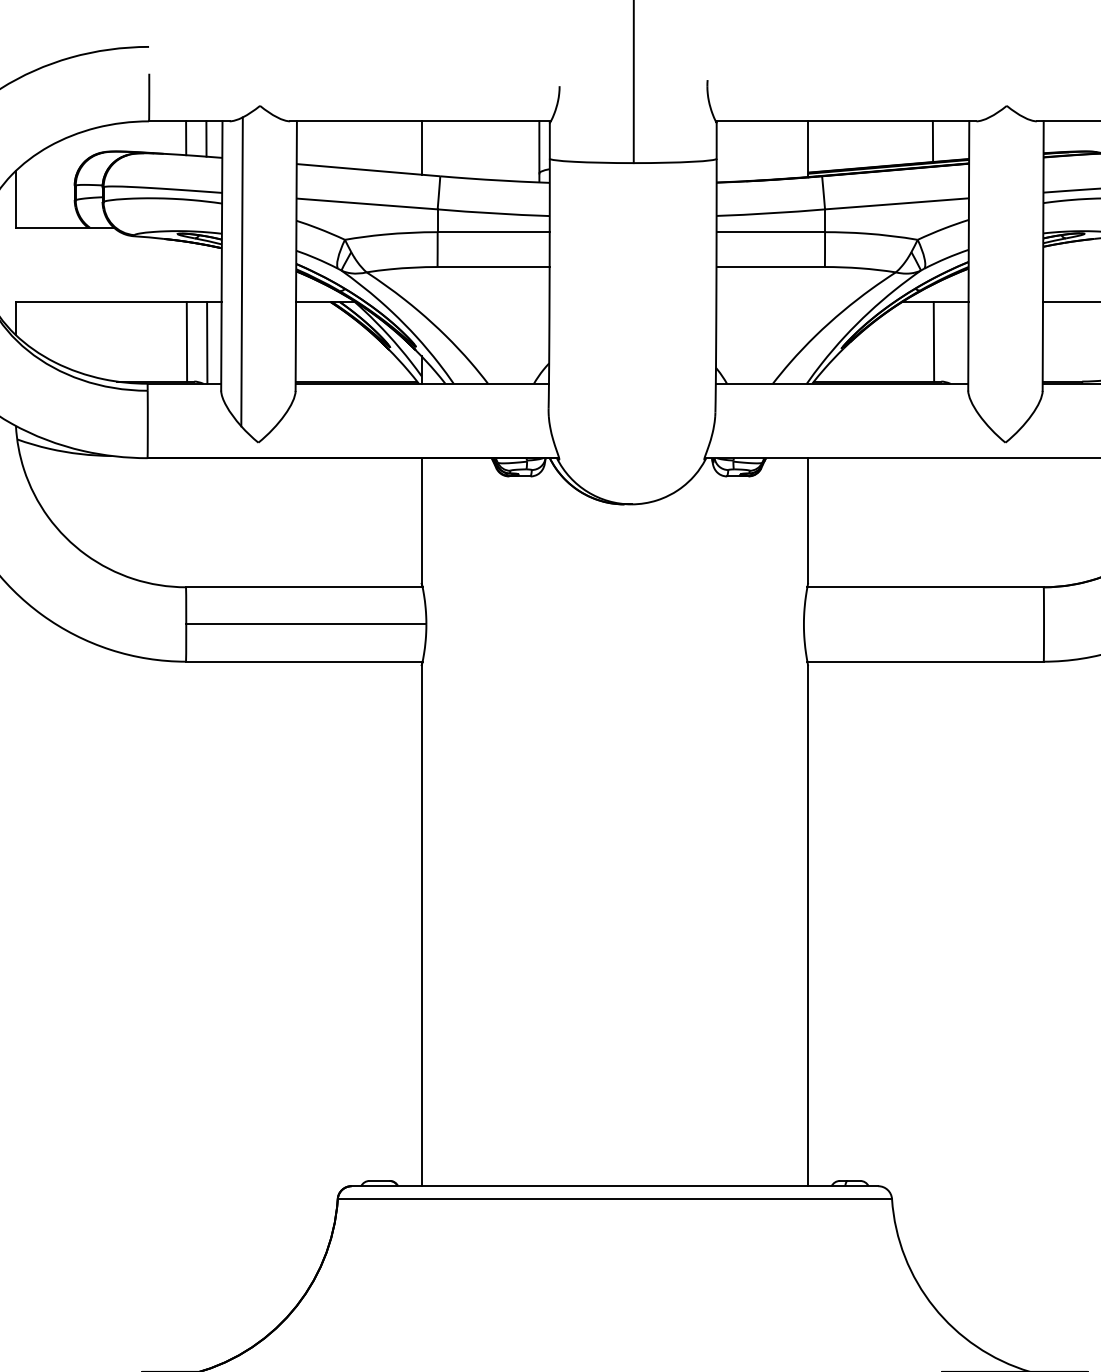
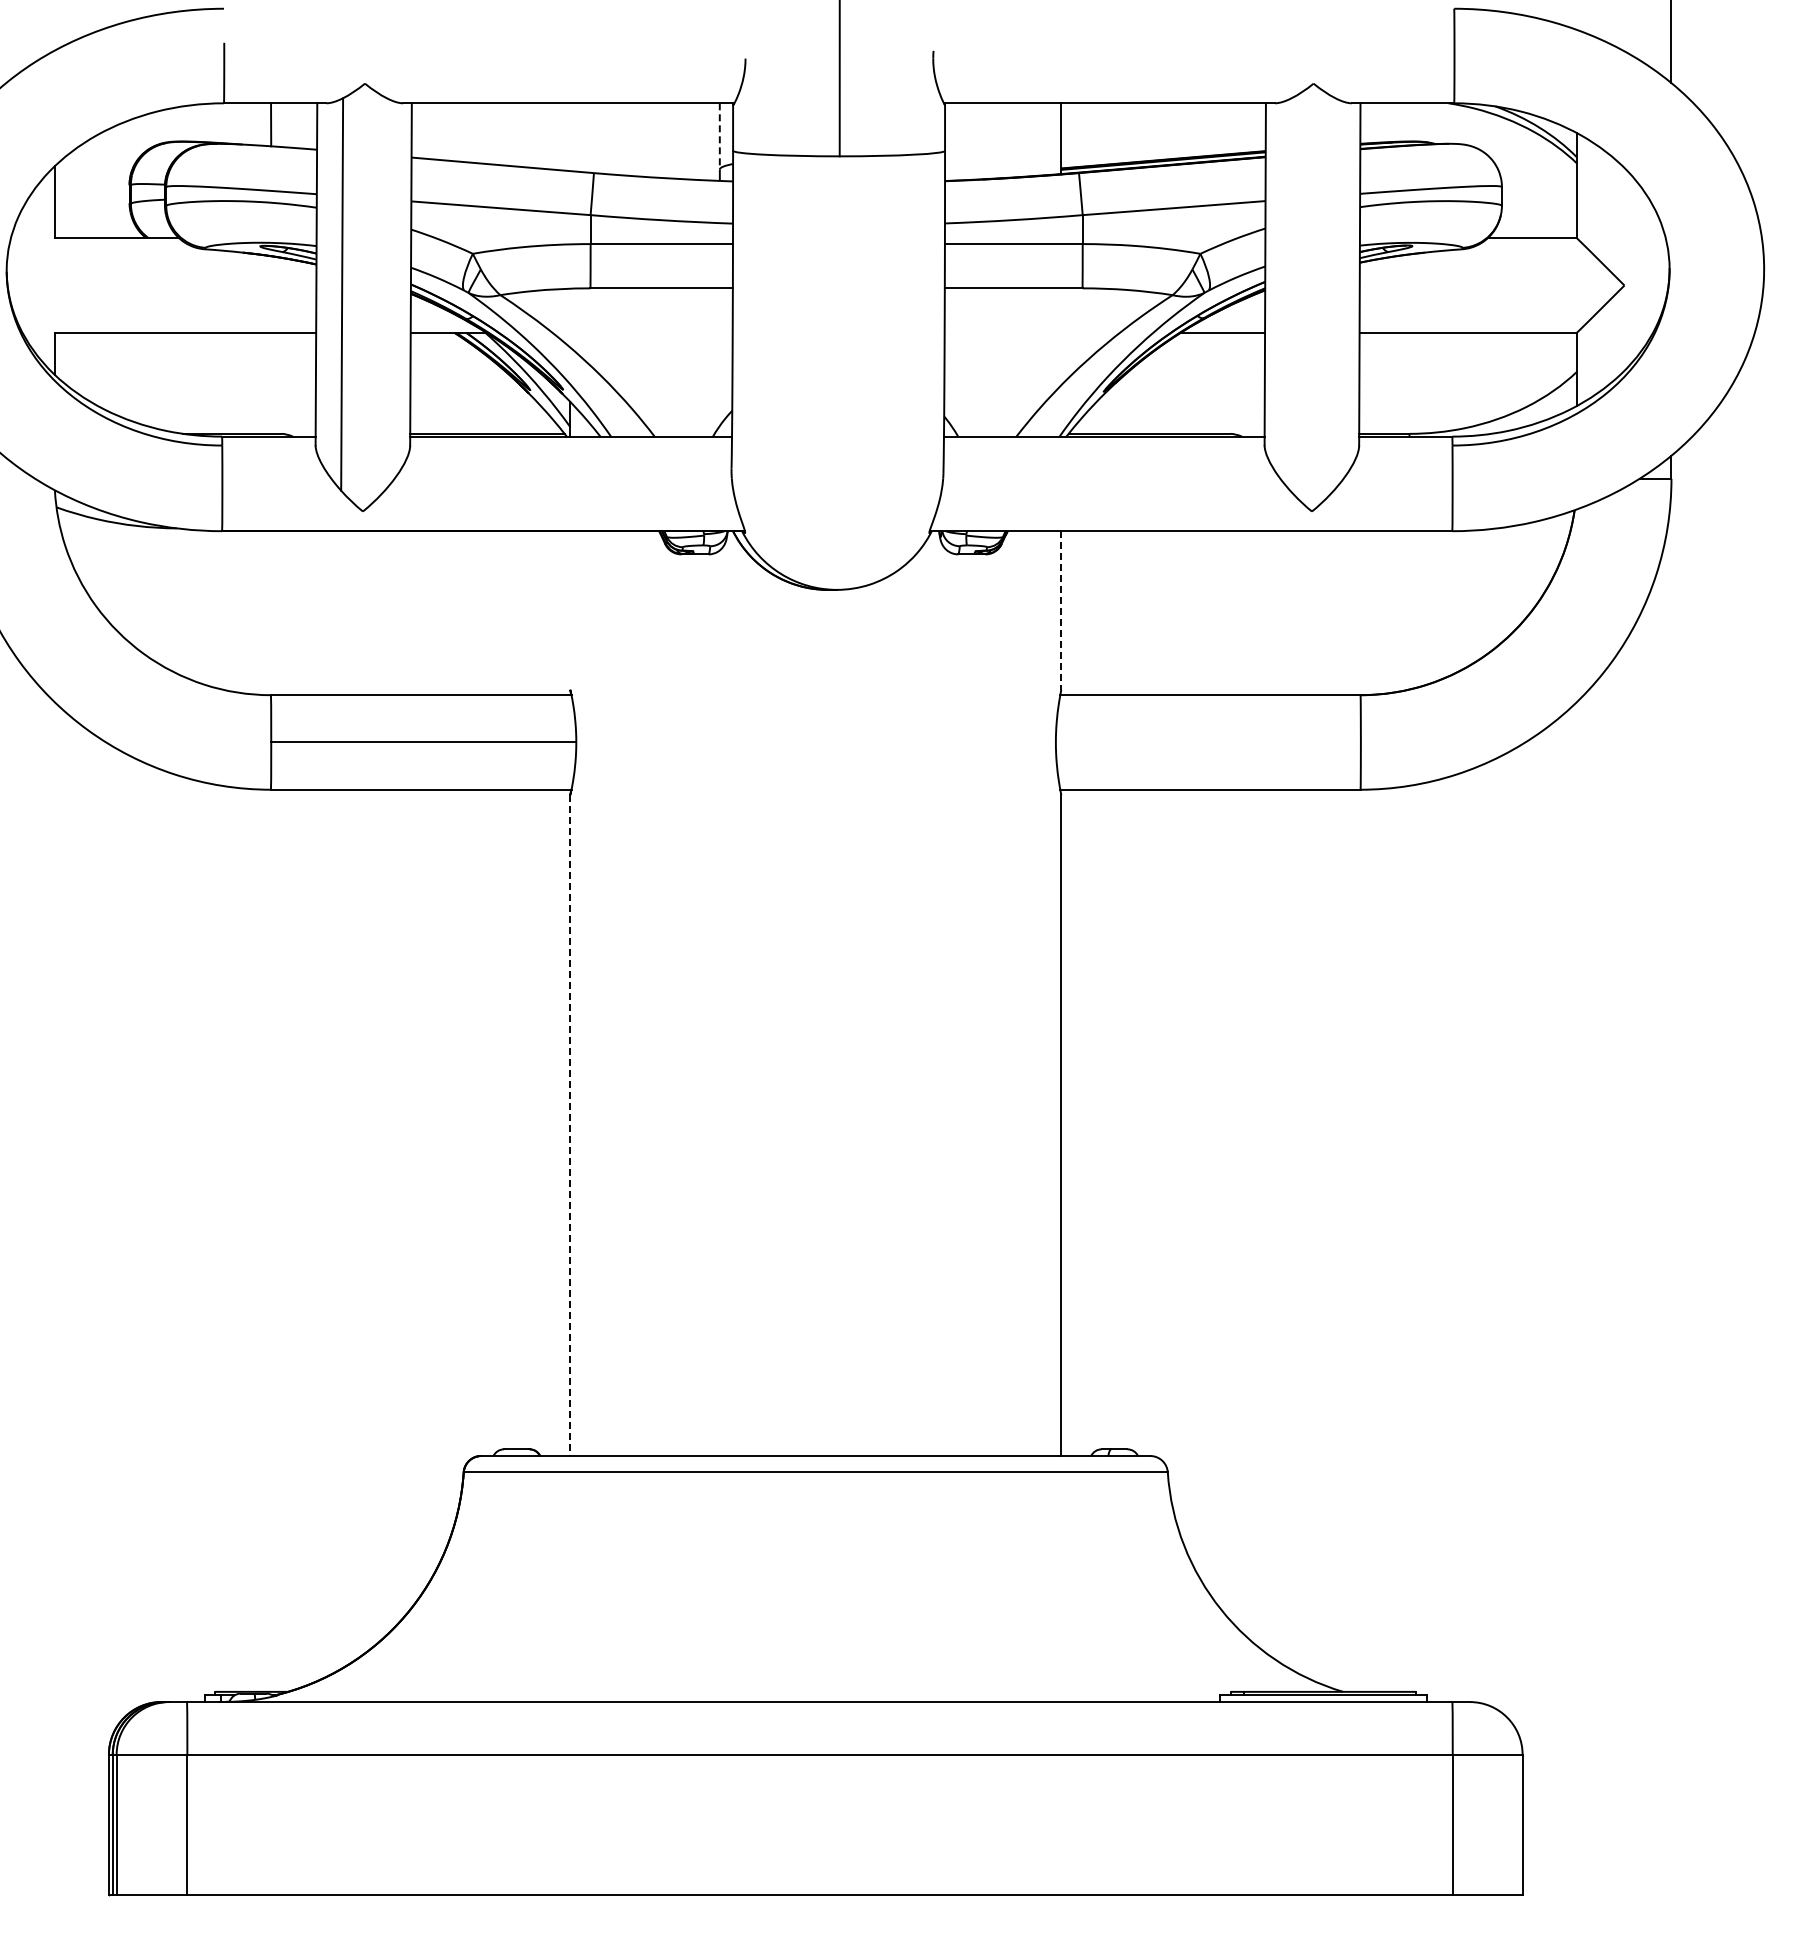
line: (206, 138) -> (296, 125), removed
line: (932, 141) -> (1219, 128), removed
line: (539, 147) -> (719, 136), solid -> dashed
line: (421, 148) -> (570, 137), removed
line: (186, 341) -> (271, 382), removed
line: (933, 341) -> (1220, 382), removed
line: (206, 342) -> (297, 384), removed
line: (421, 520) -> (570, 610), removed
line: (808, 520) -> (1061, 610), solid -> dashed
line: (421, 926) -> (570, 1126), solid -> dashed

